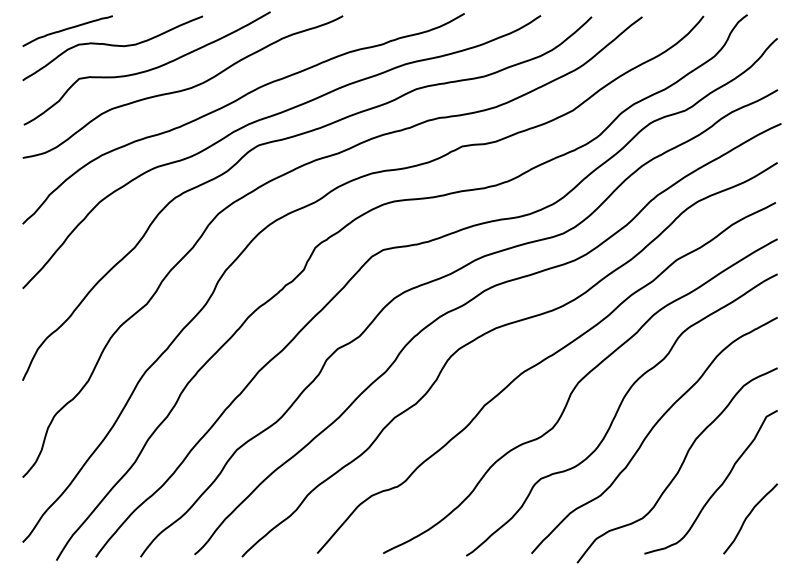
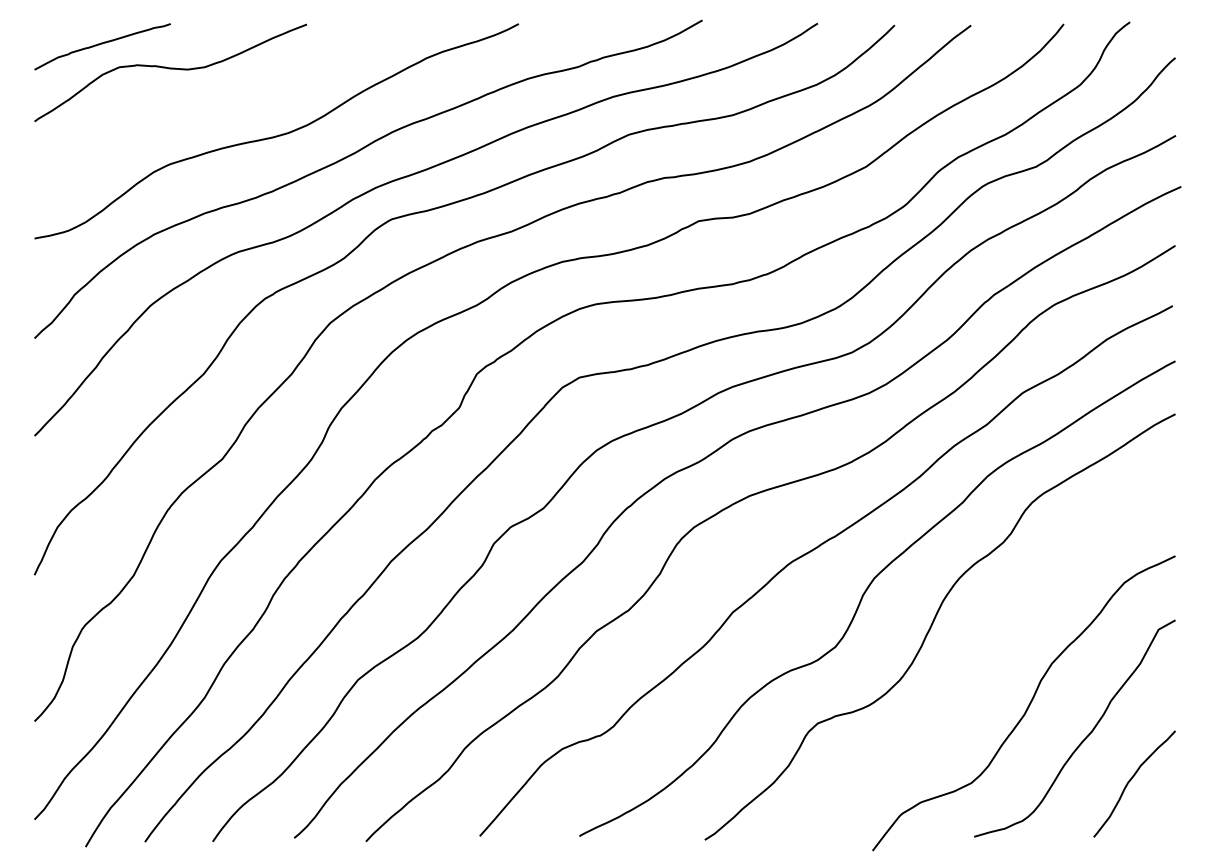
curve: (146, 70) -> (221, 106), removed
curve: (651, 431) -> (984, 651), removed

